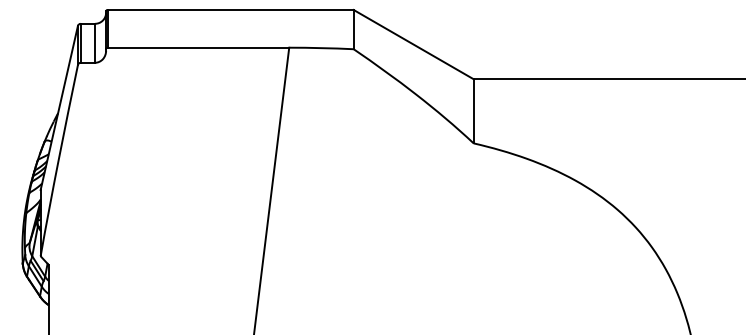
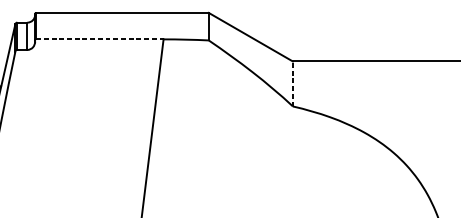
line: (198, 47) -> (99, 39), solid -> dashed
line: (473, 110) -> (292, 83), solid -> dashed

